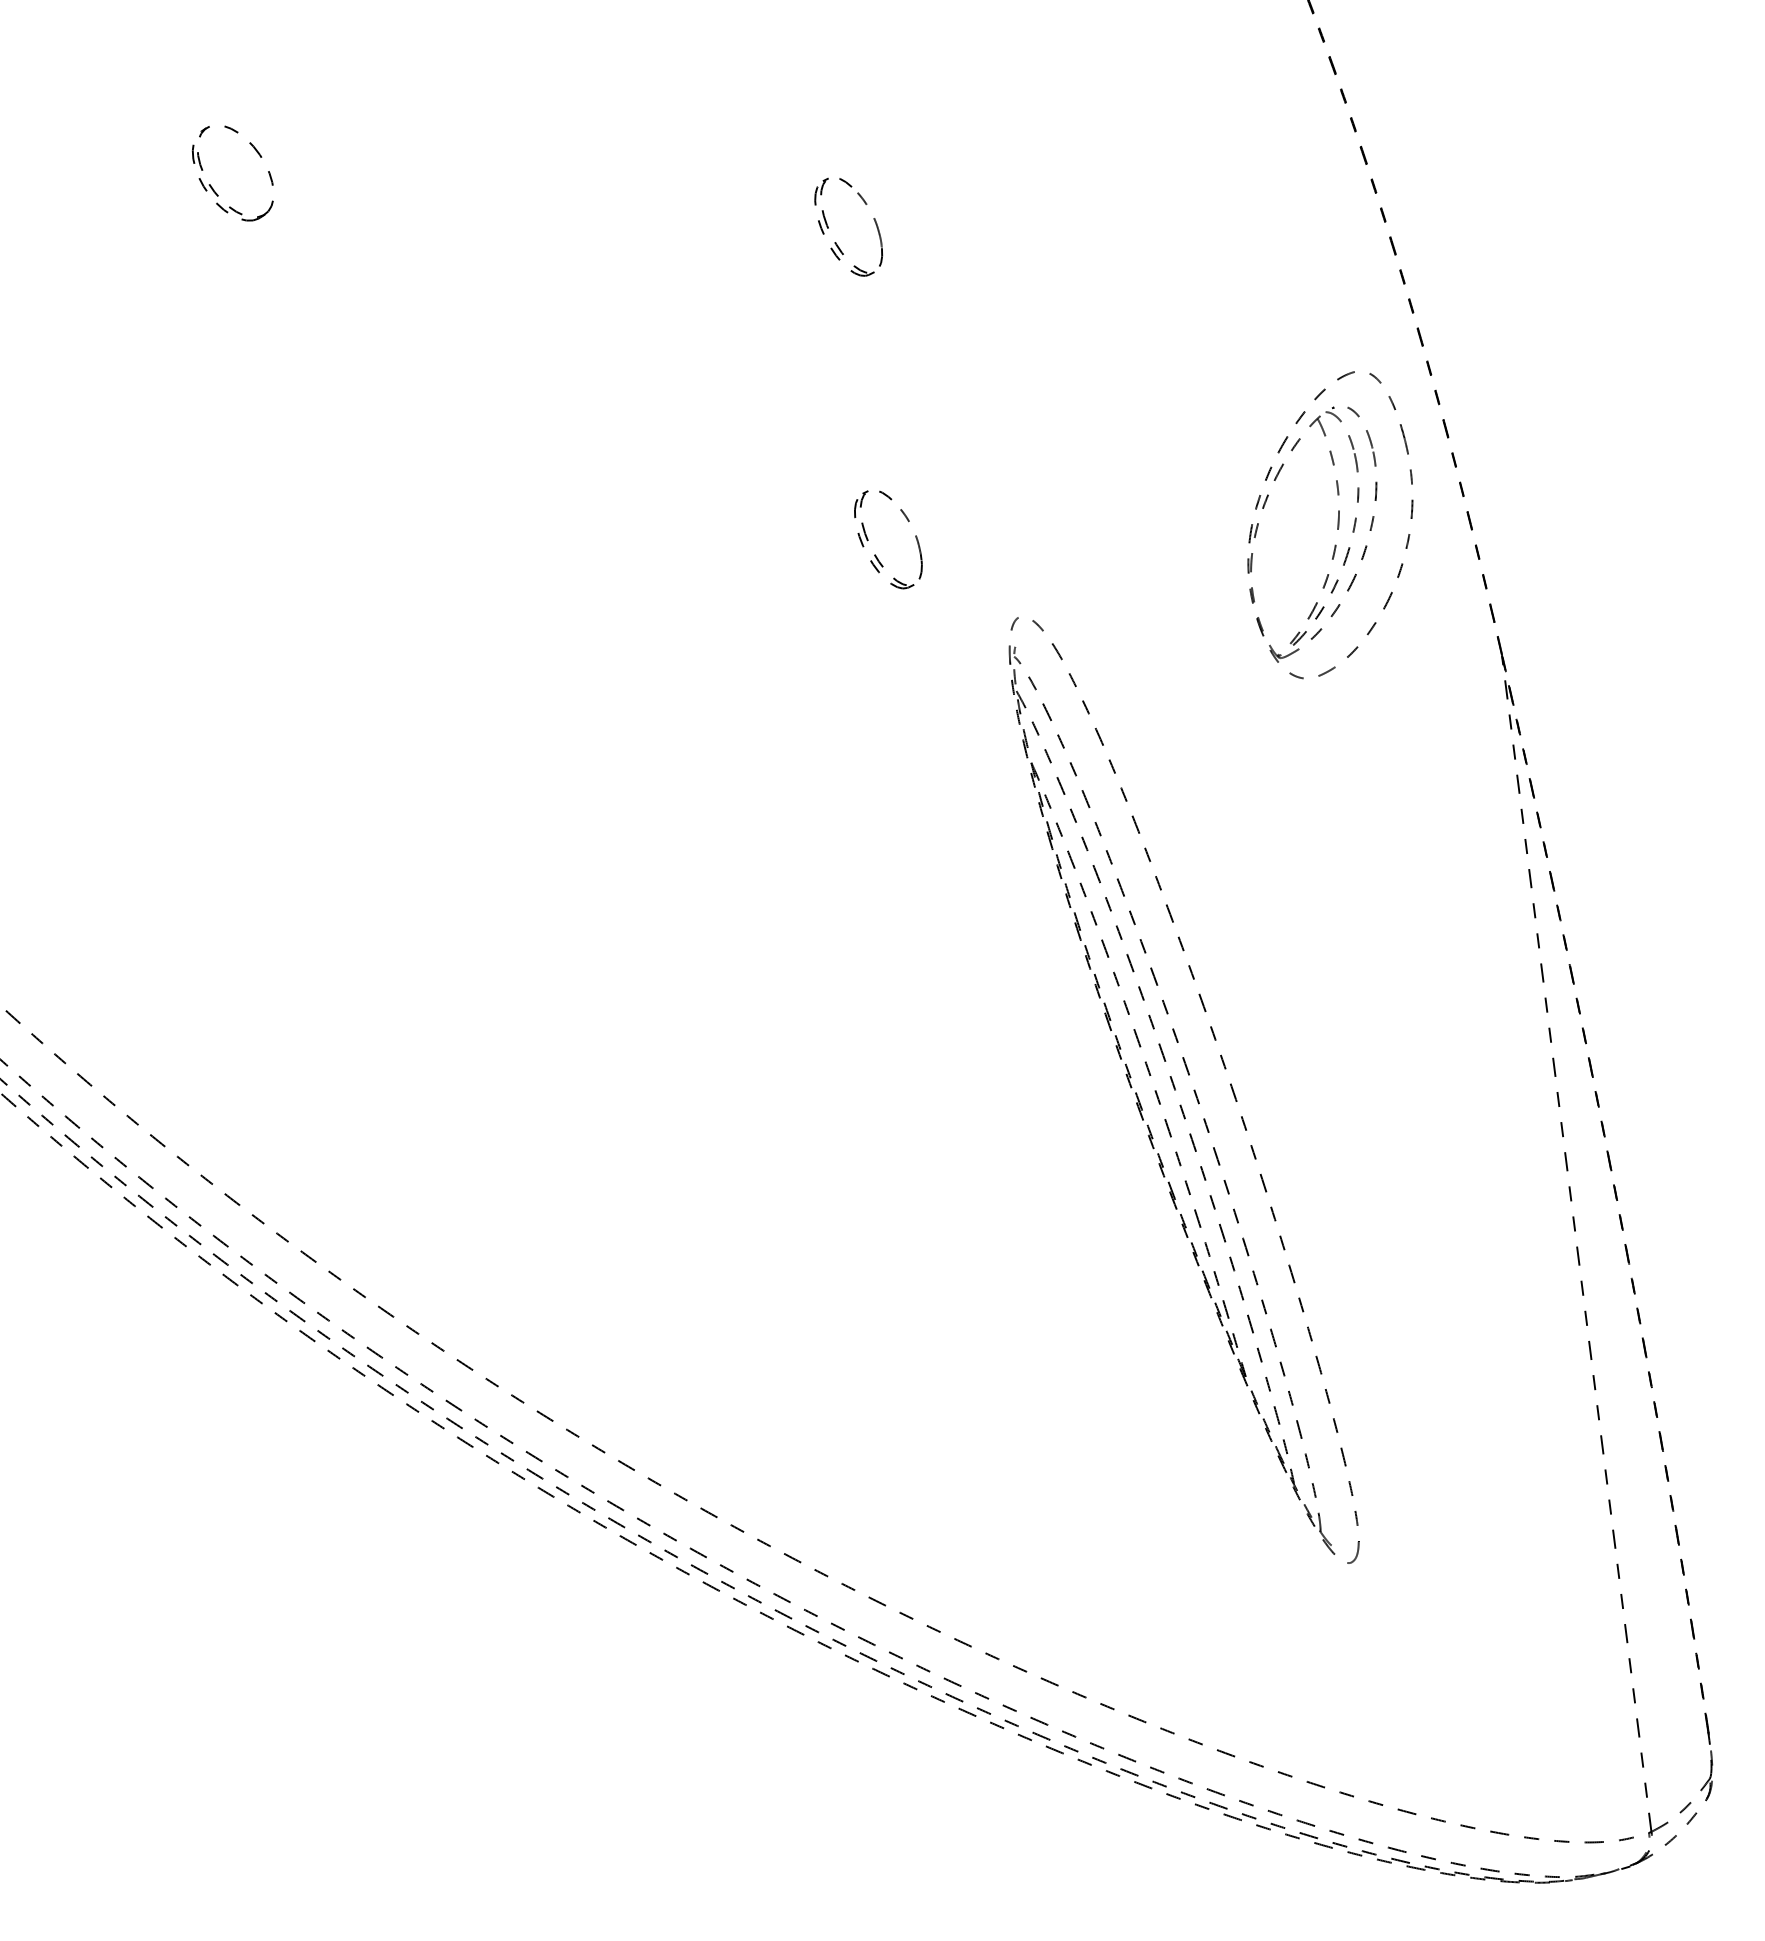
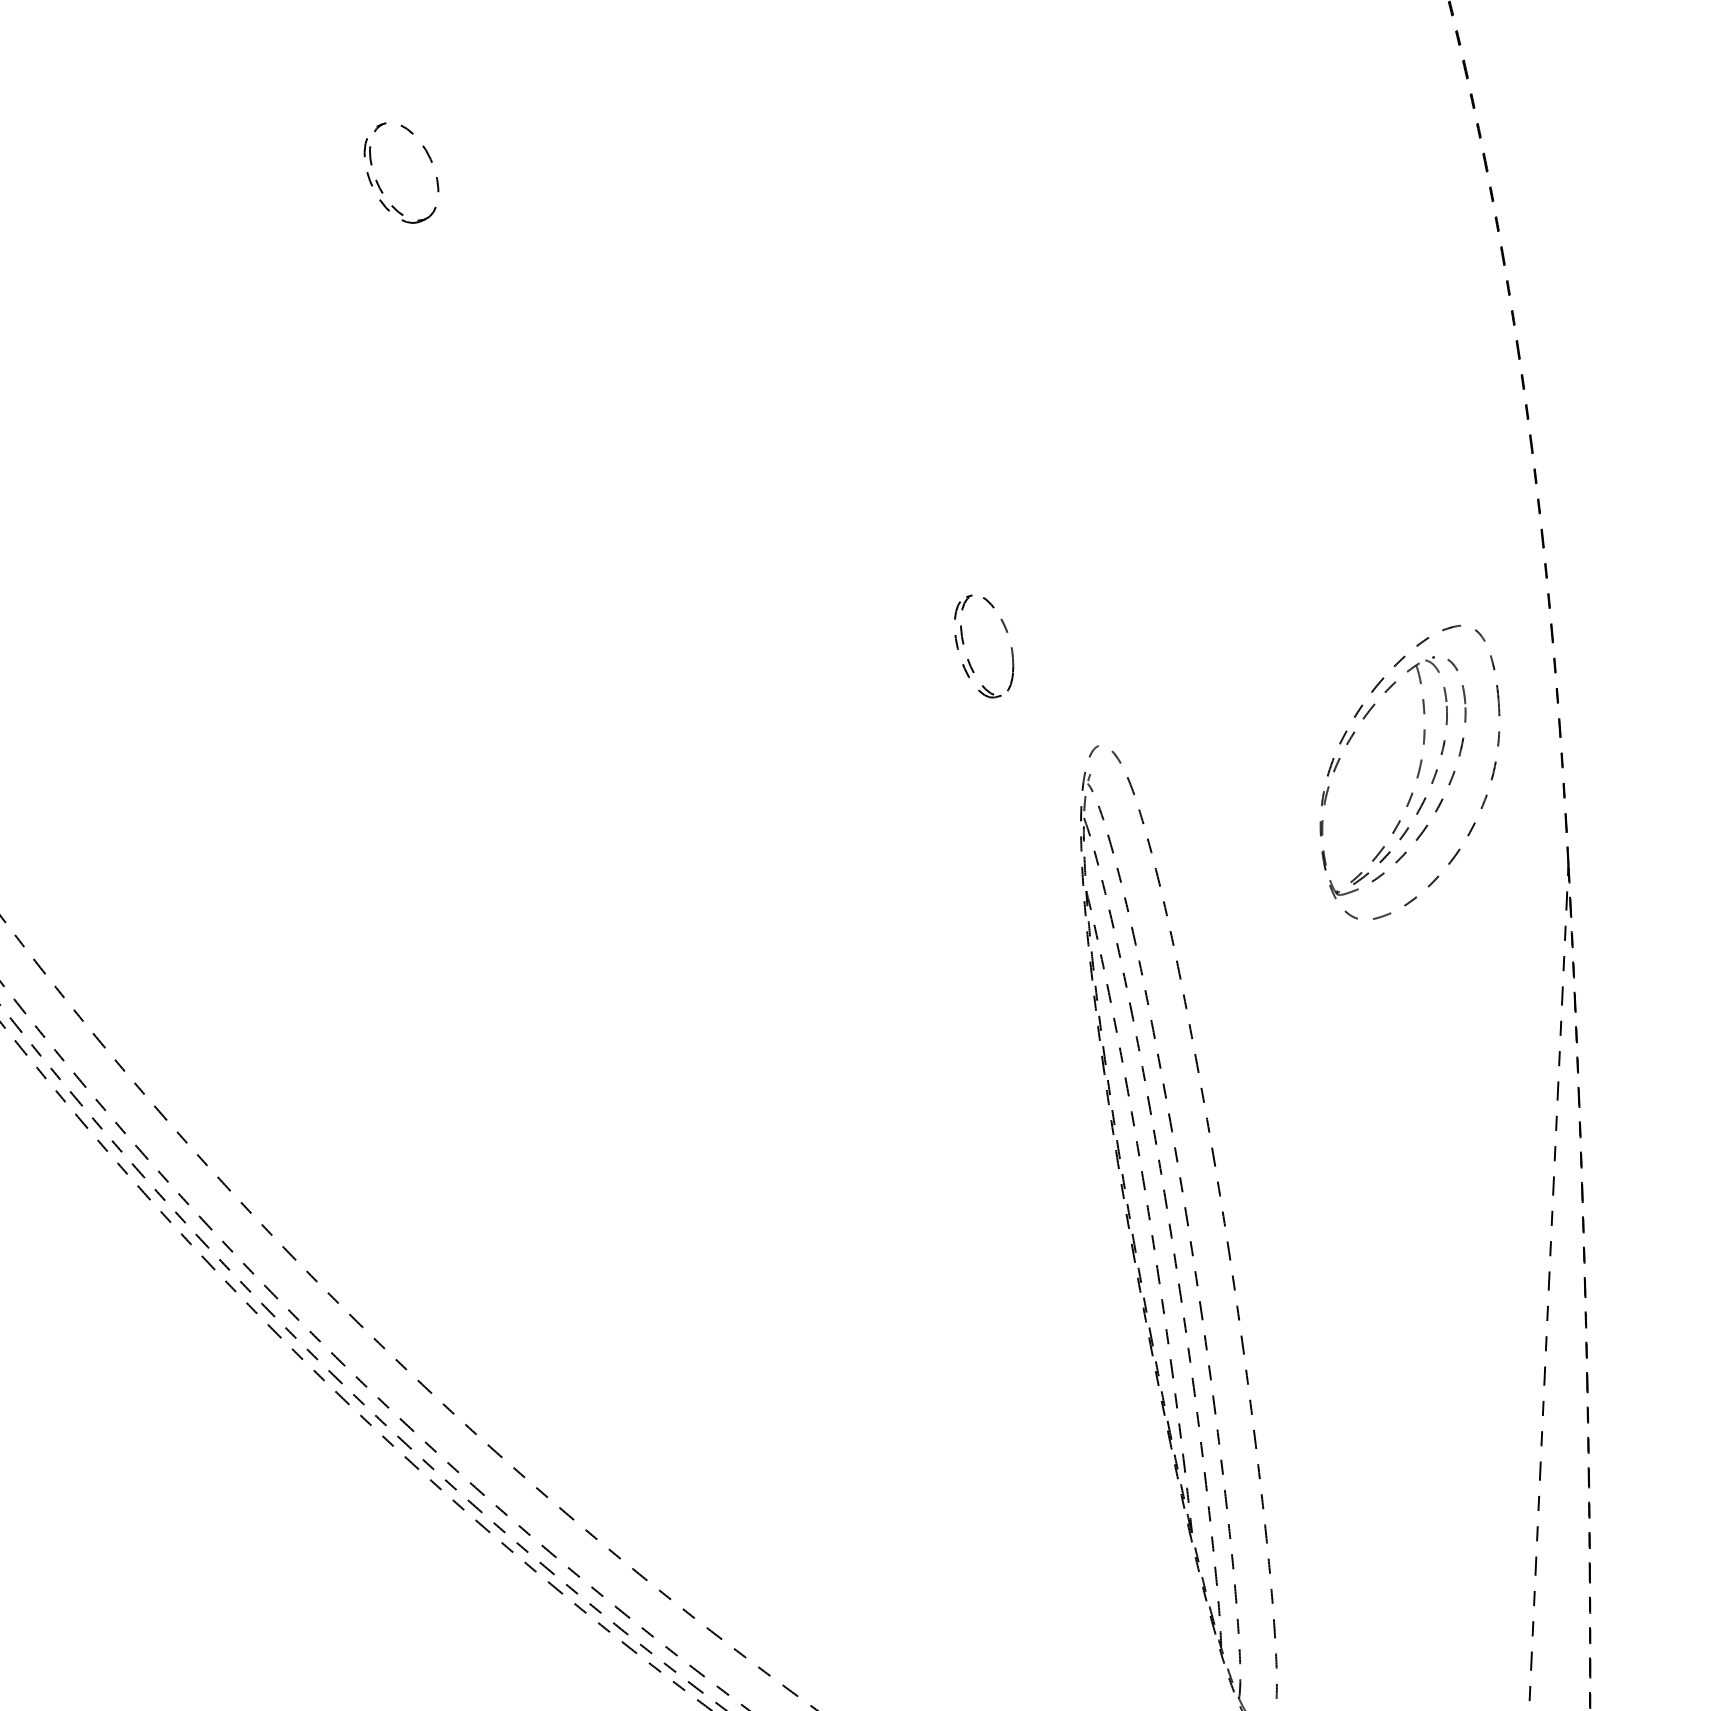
part: (828, 226) -> (978, 327), removed
part: (1337, 525) -> (1417, 774), moved

